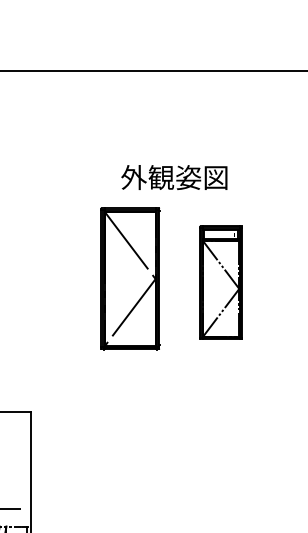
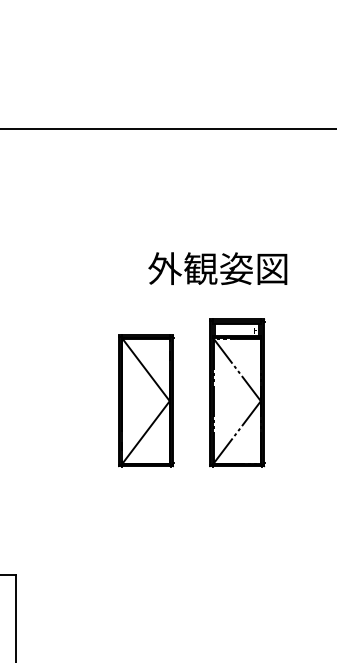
text: (174, 177) -> (218, 268), moved
part: (130, 278) -> (146, 400), size x0.71
part: (220, 282) -> (236, 392), moved

